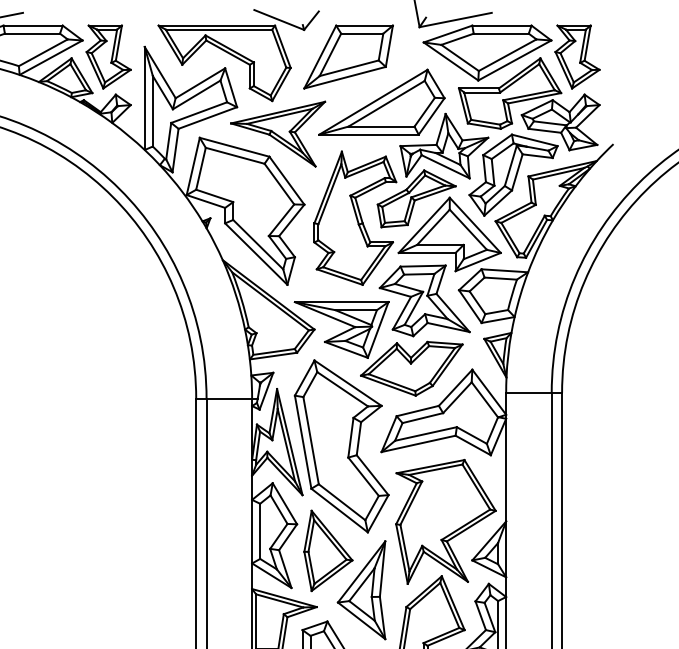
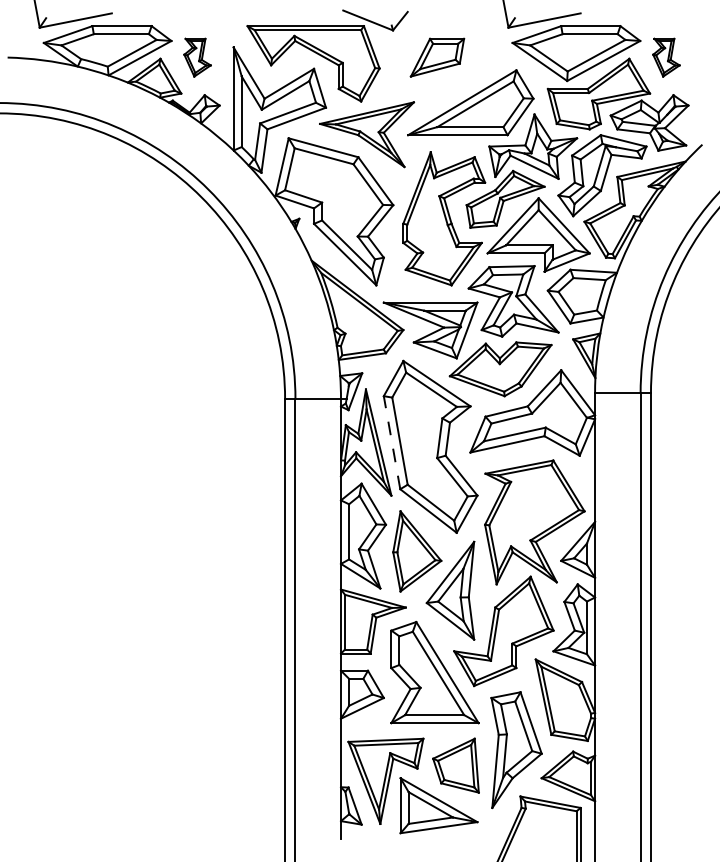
part: (108, 57) -> (197, 57), size x0.6
part: (348, 57) -> (437, 57), size x0.6
part: (577, 57) -> (666, 57), size x0.6
line: (302, 442) -> (391, 442), solid -> dashed

